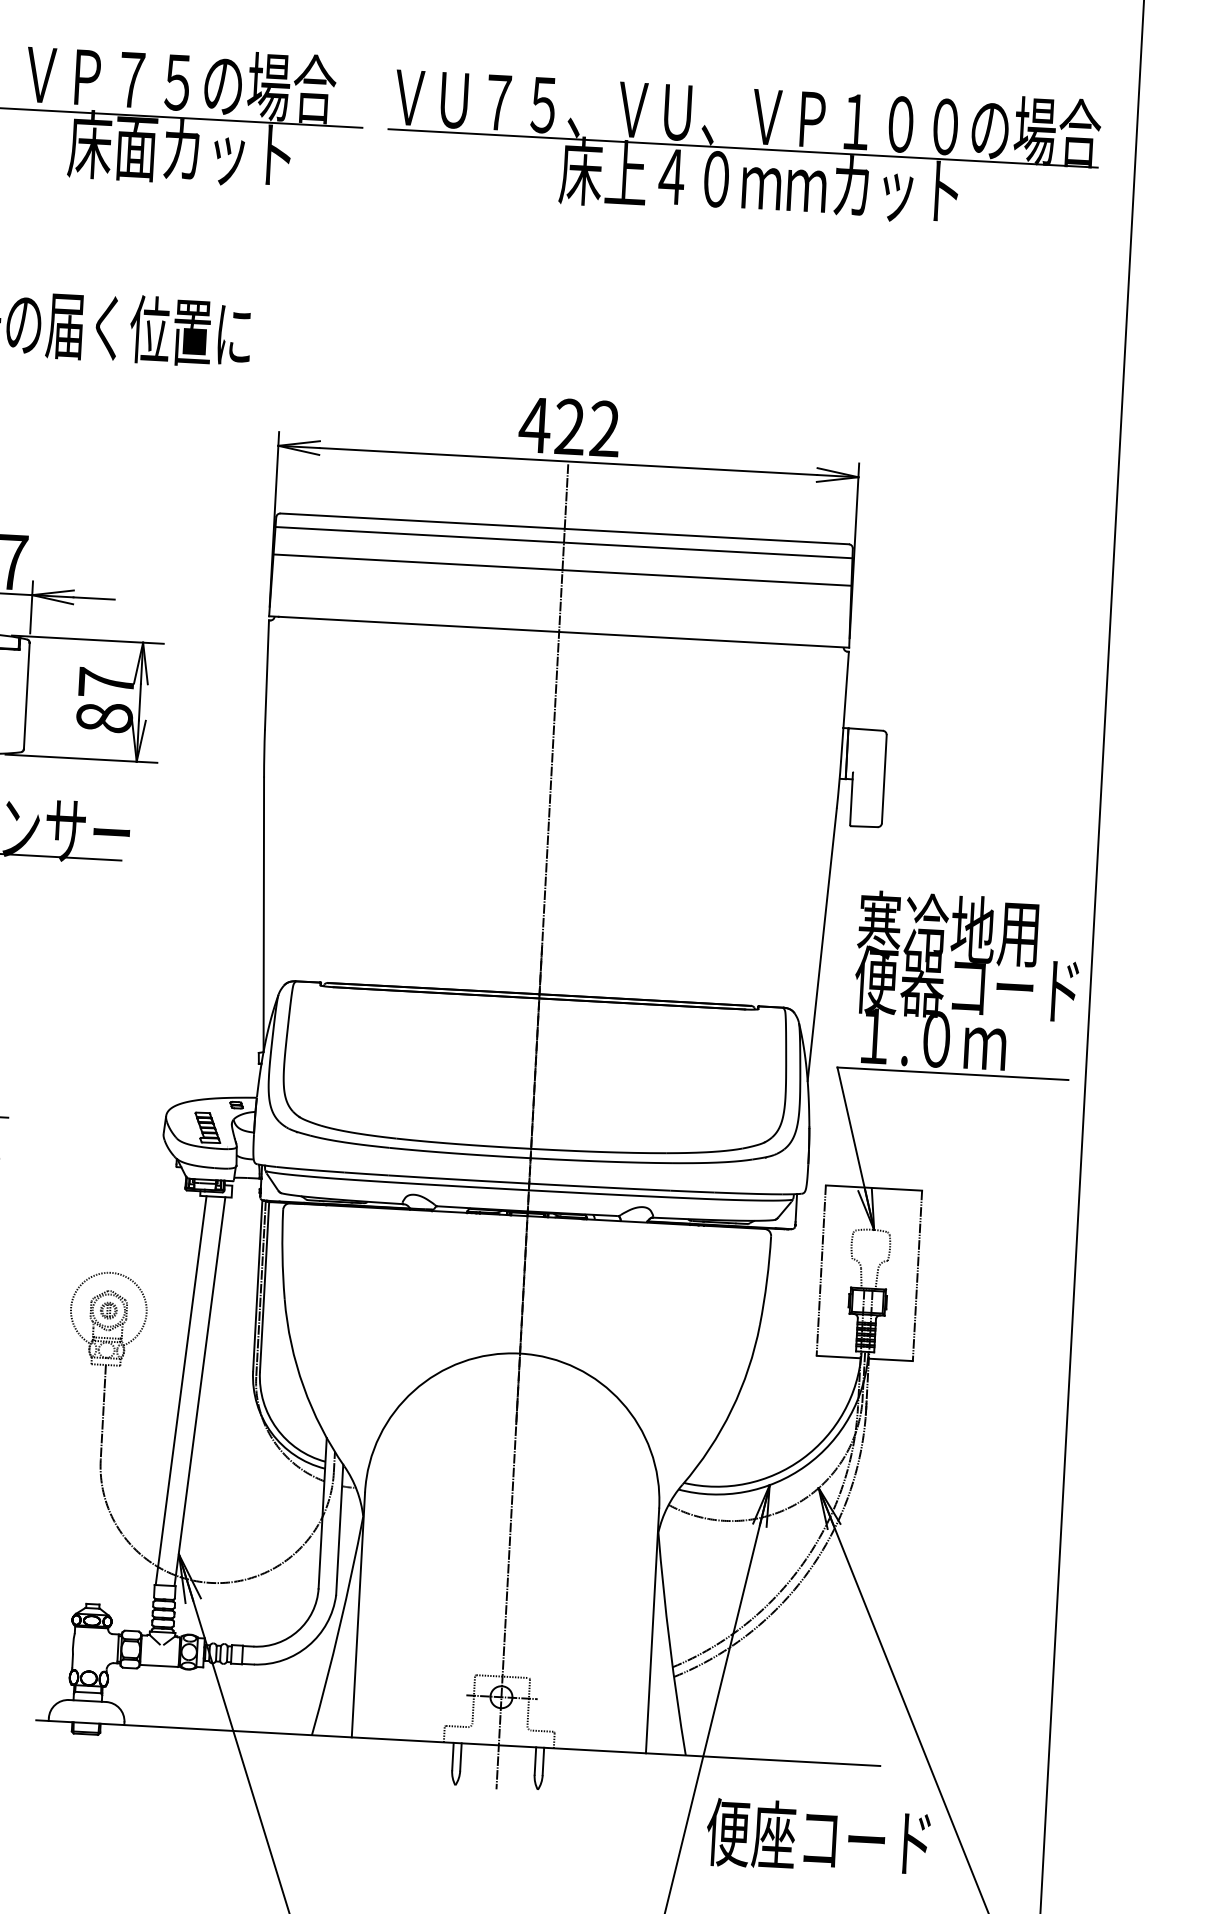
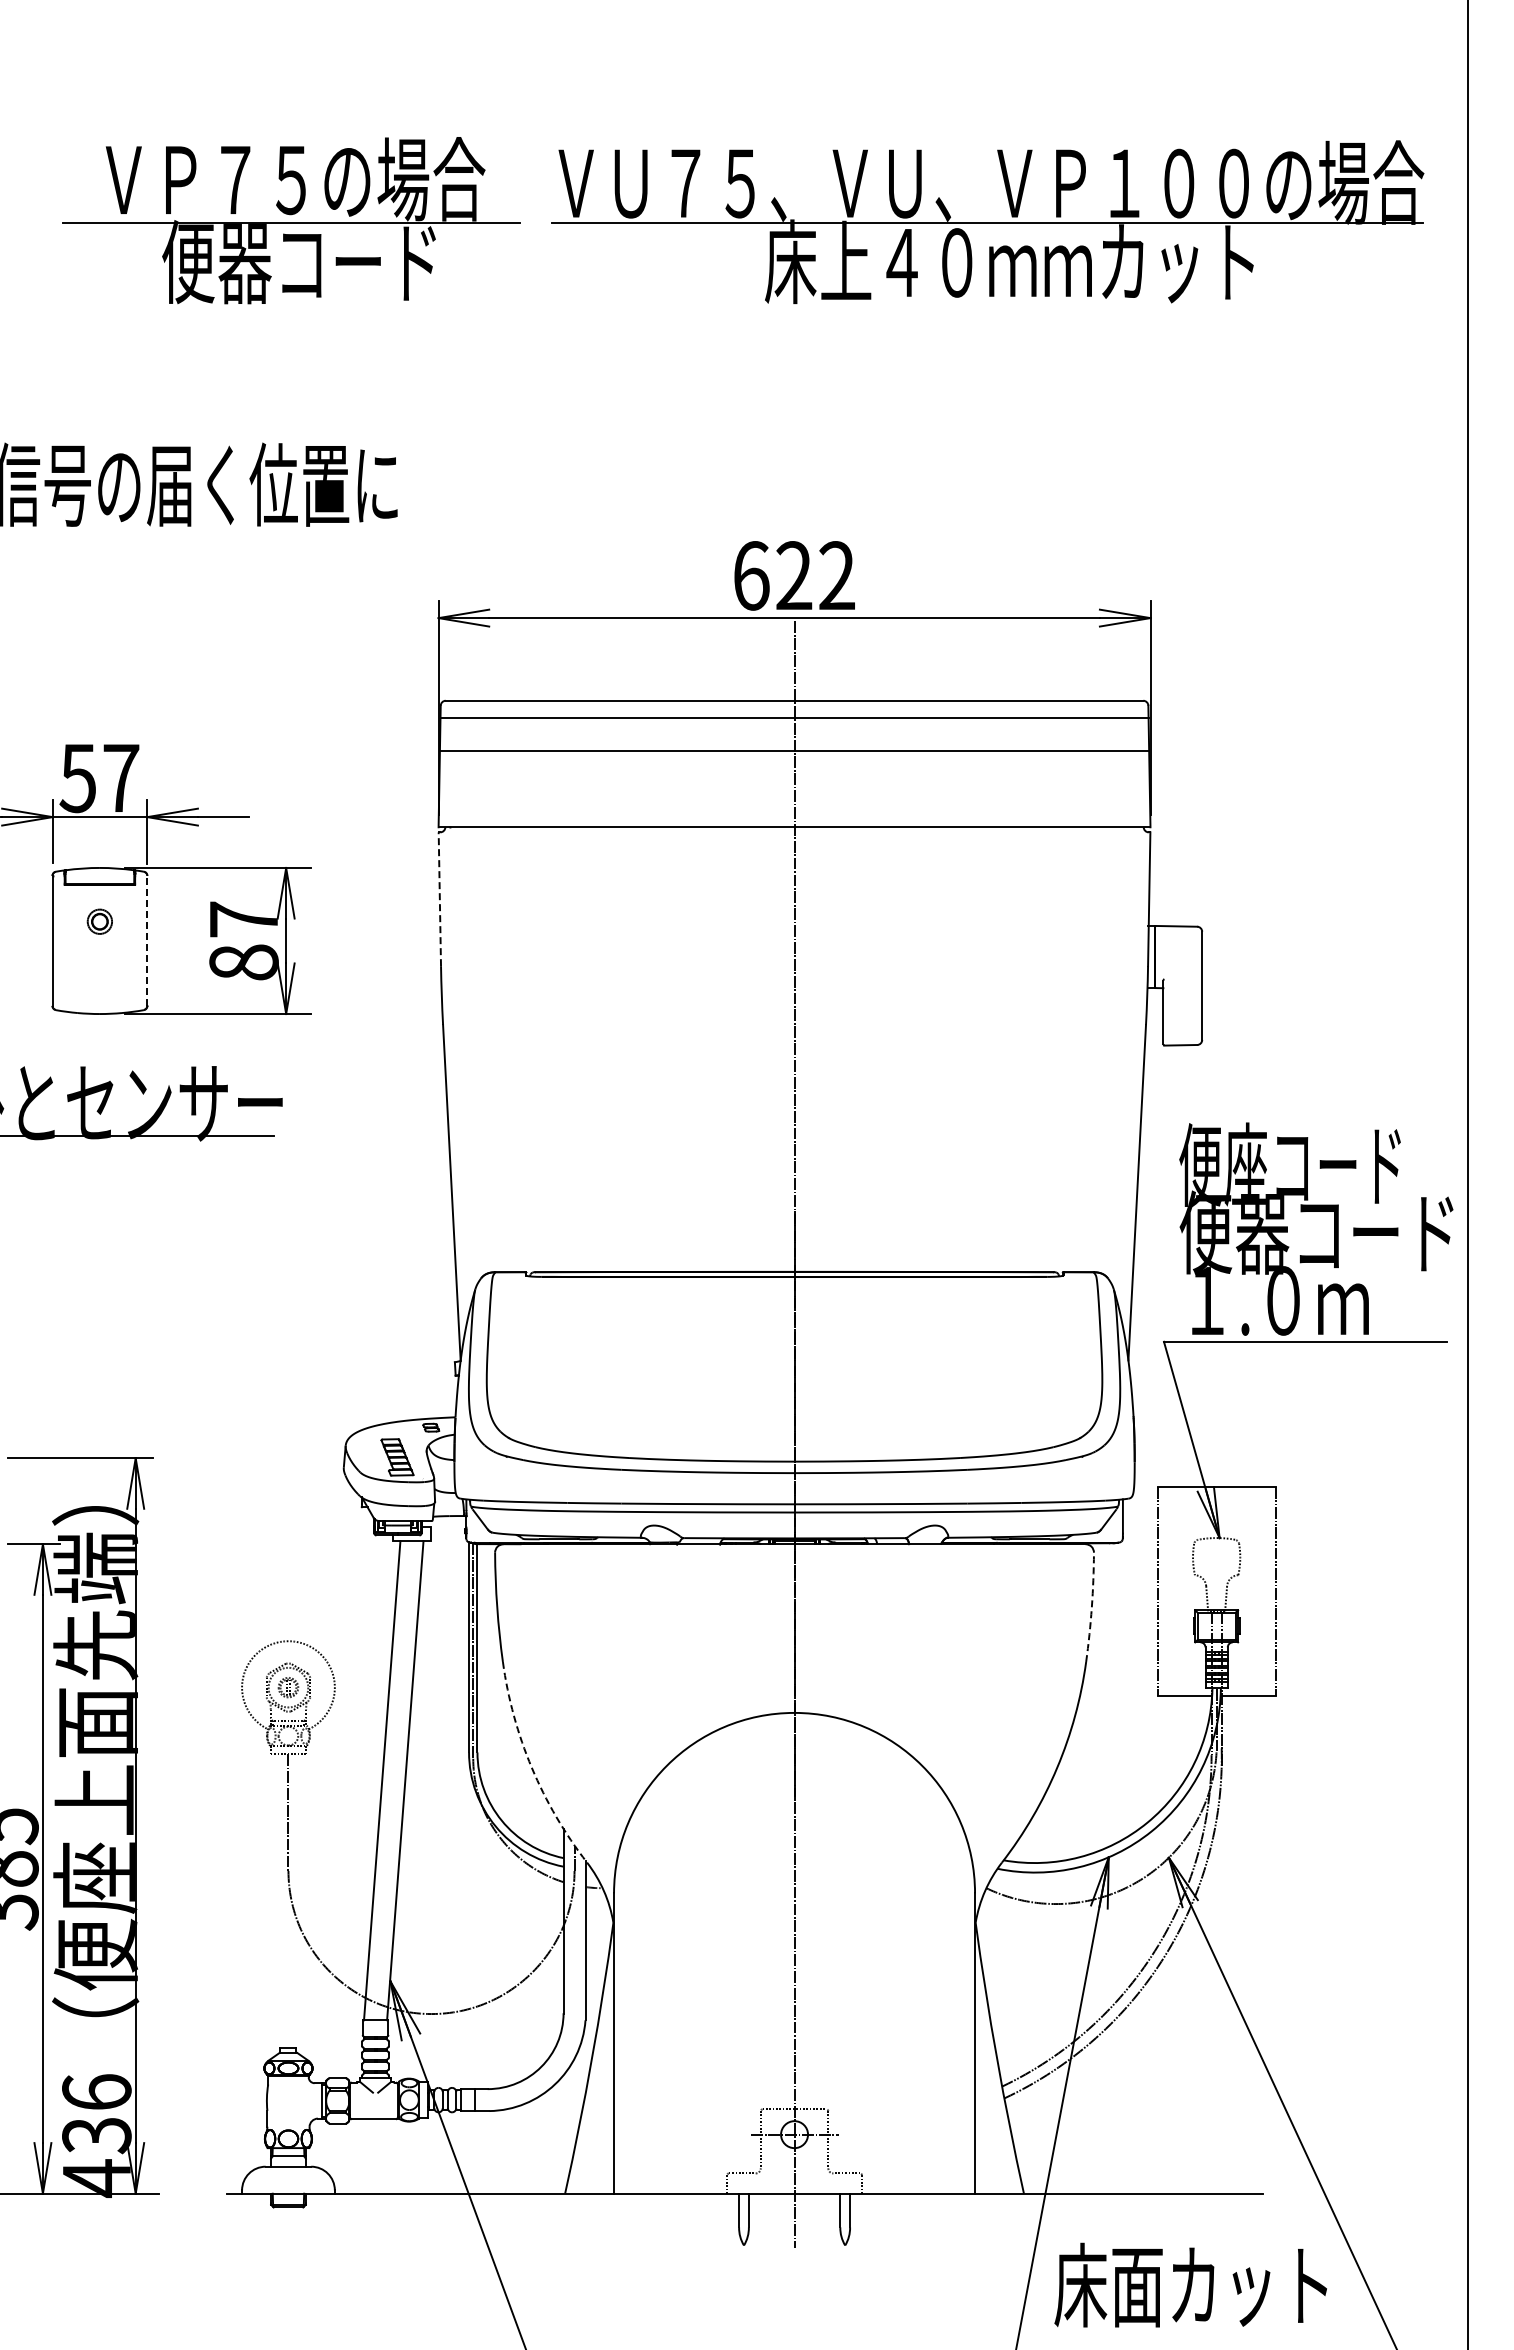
text: (179, 149) -> (298, 261), 床面カット -> 便器コード
text: (534, 424) -> (750, 575), 422 -> 622
line: (266, 675) -> (439, 899), solid -> dashed
line: (26, 695) -> (147, 940), solid -> dashed
text: (947, 928) -> (1289, 1164), 寒冷地用 -> 便座コード
arc: (766, 1280) -> (1091, 1607), solid -> dashed
arc: (303, 1386) -> (531, 1767), solid -> dashed
text: (818, 1836) -> (1191, 2284), 便座コード -> 床面カット

